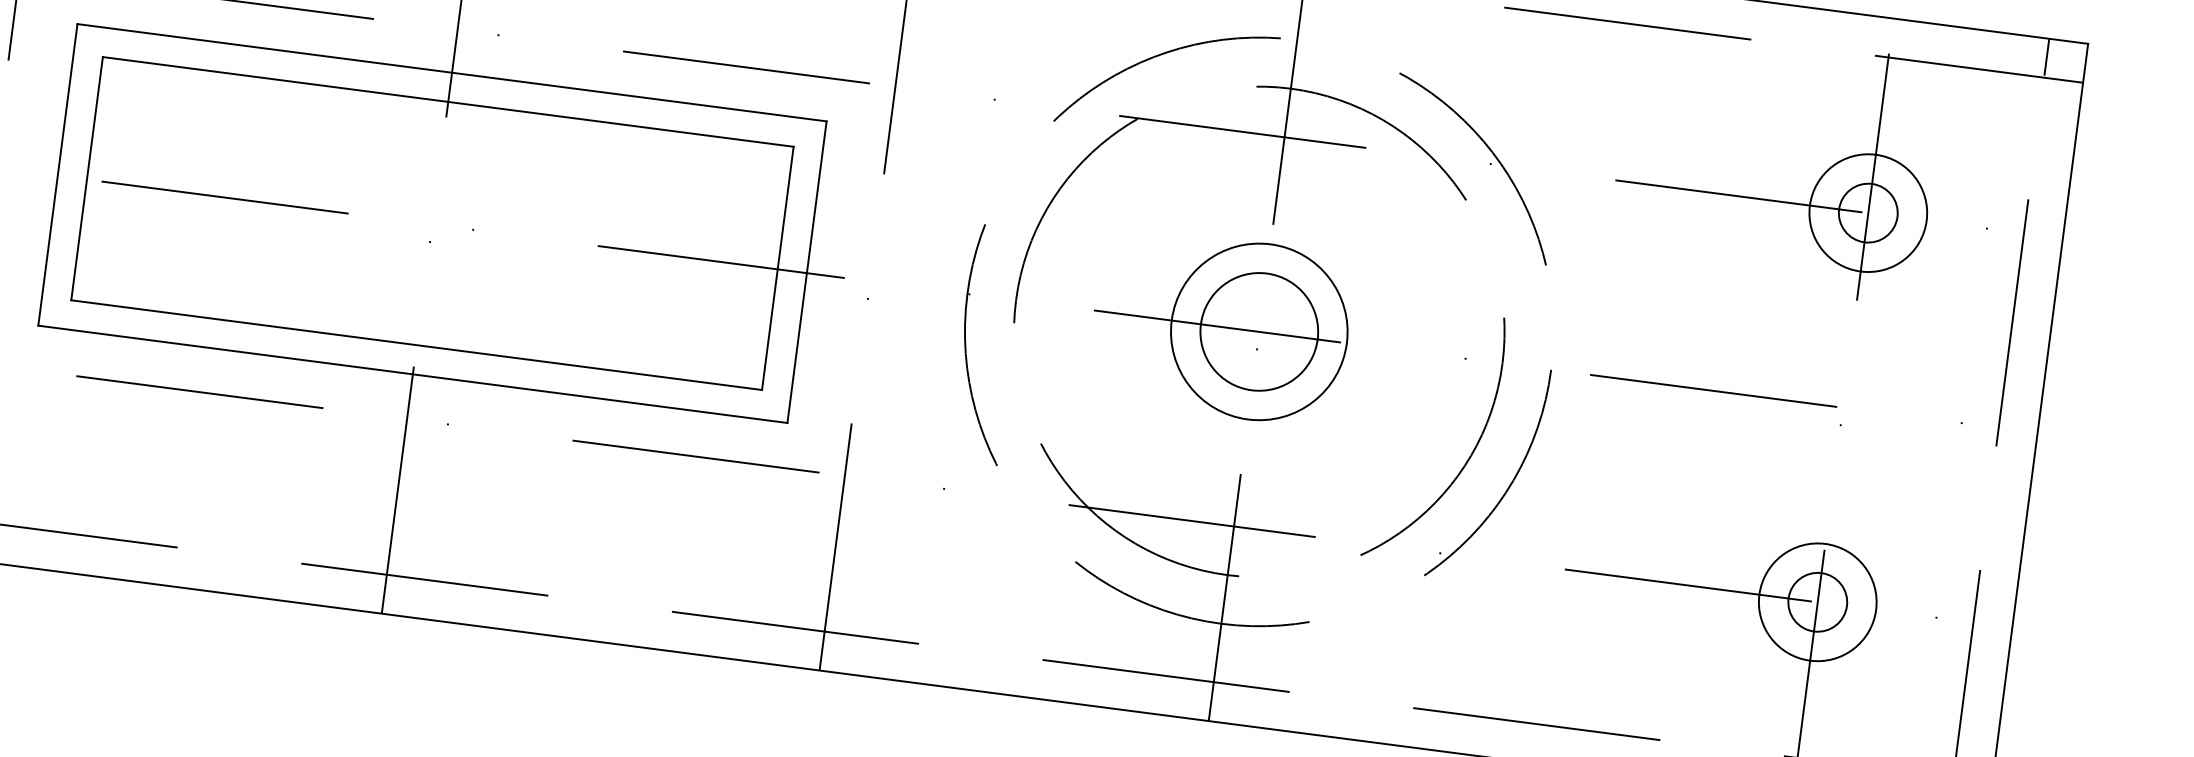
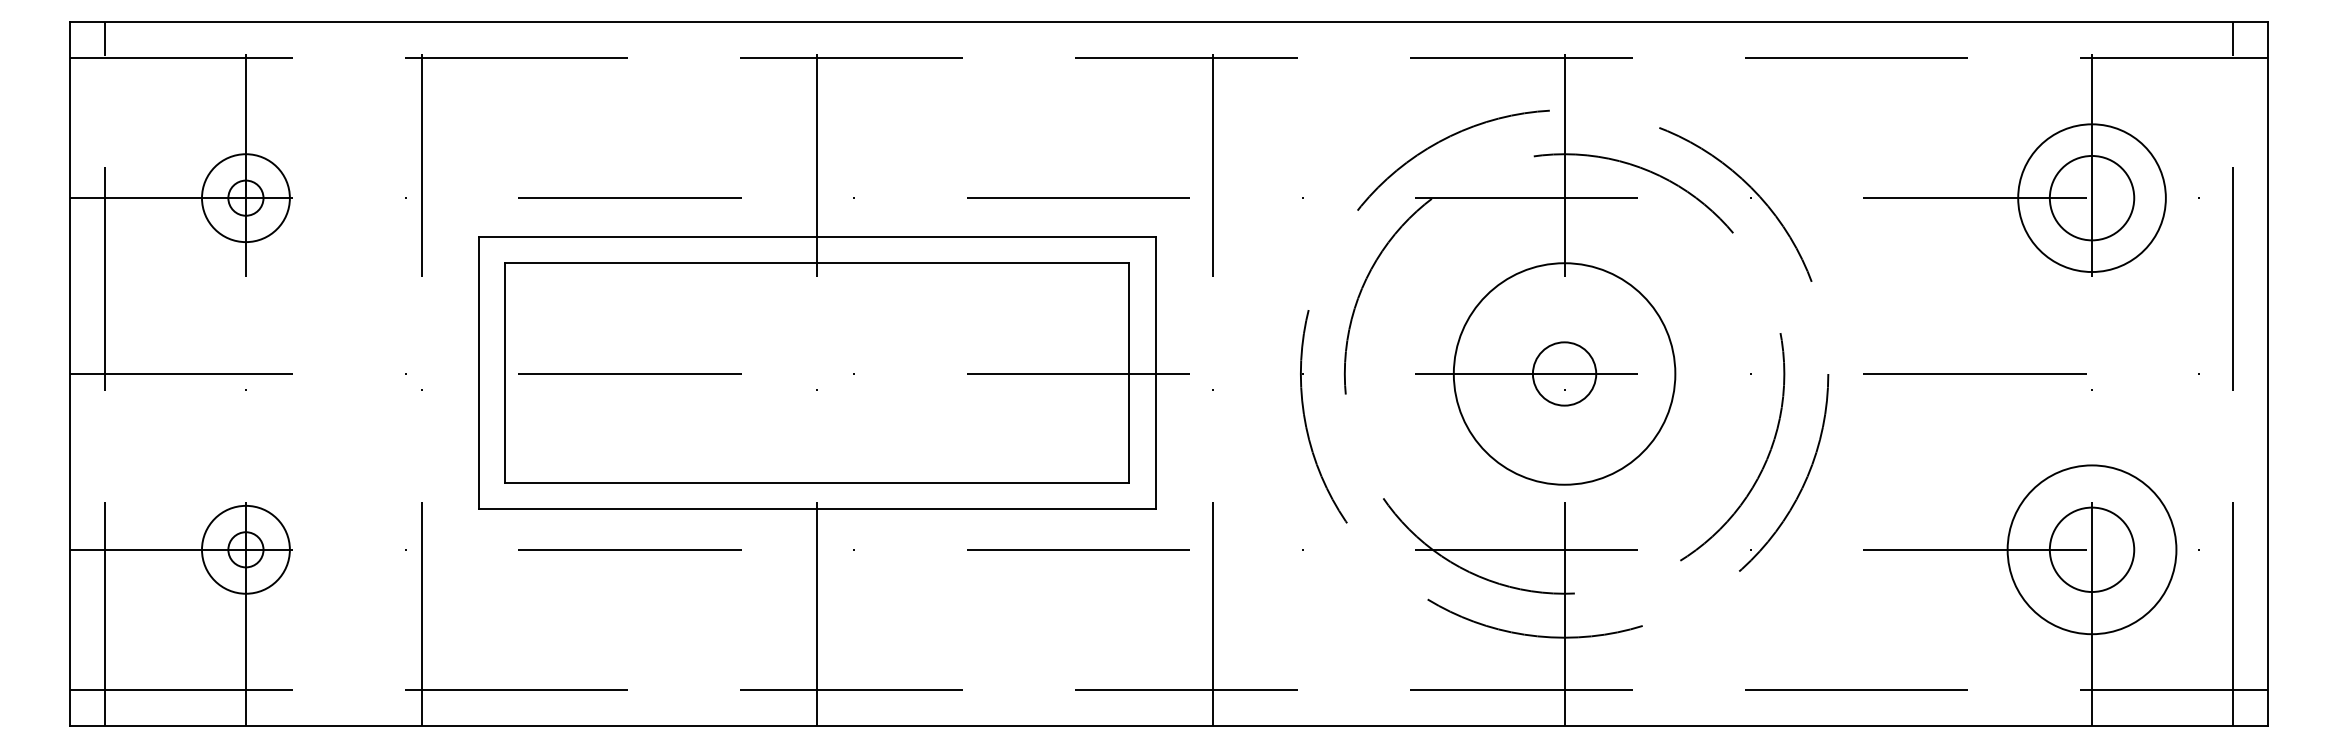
circle: (1867, 212) -> (2091, 197), size x1.4
circle: (1867, 212) -> (2091, 197), size x1.6
circle: (1259, 331) -> (1564, 373), size x0.6
circle: (1259, 331) -> (1564, 373), size x1.4
circle: (1817, 601) -> (2091, 549), size x1.6
circle: (1817, 601) -> (2091, 549), size x1.6

